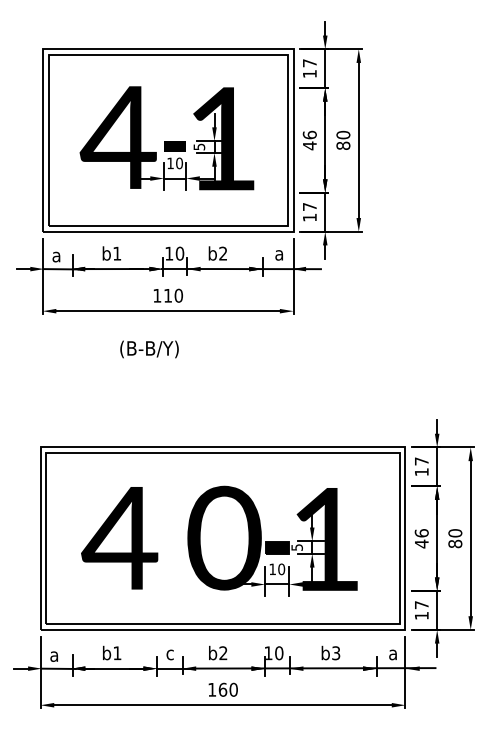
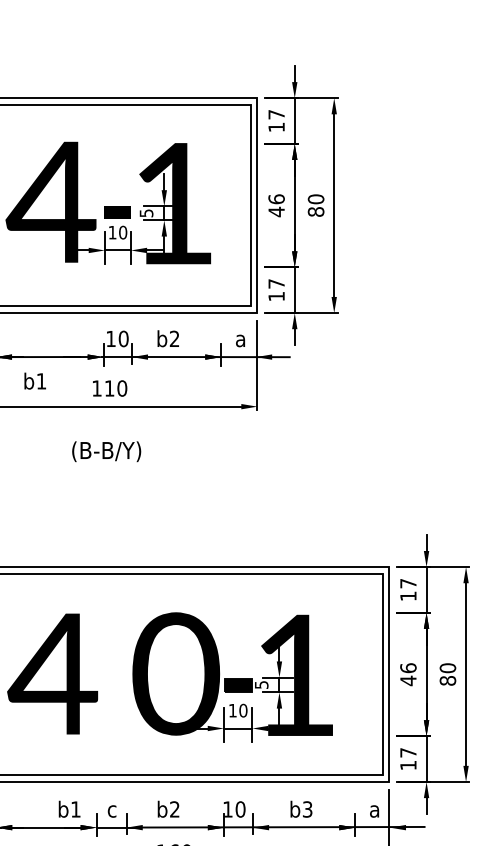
text: (111, 253) -> (34, 381), moved
text: (149, 349) -> (106, 451), moved
text: (112, 652) -> (70, 808), moved

